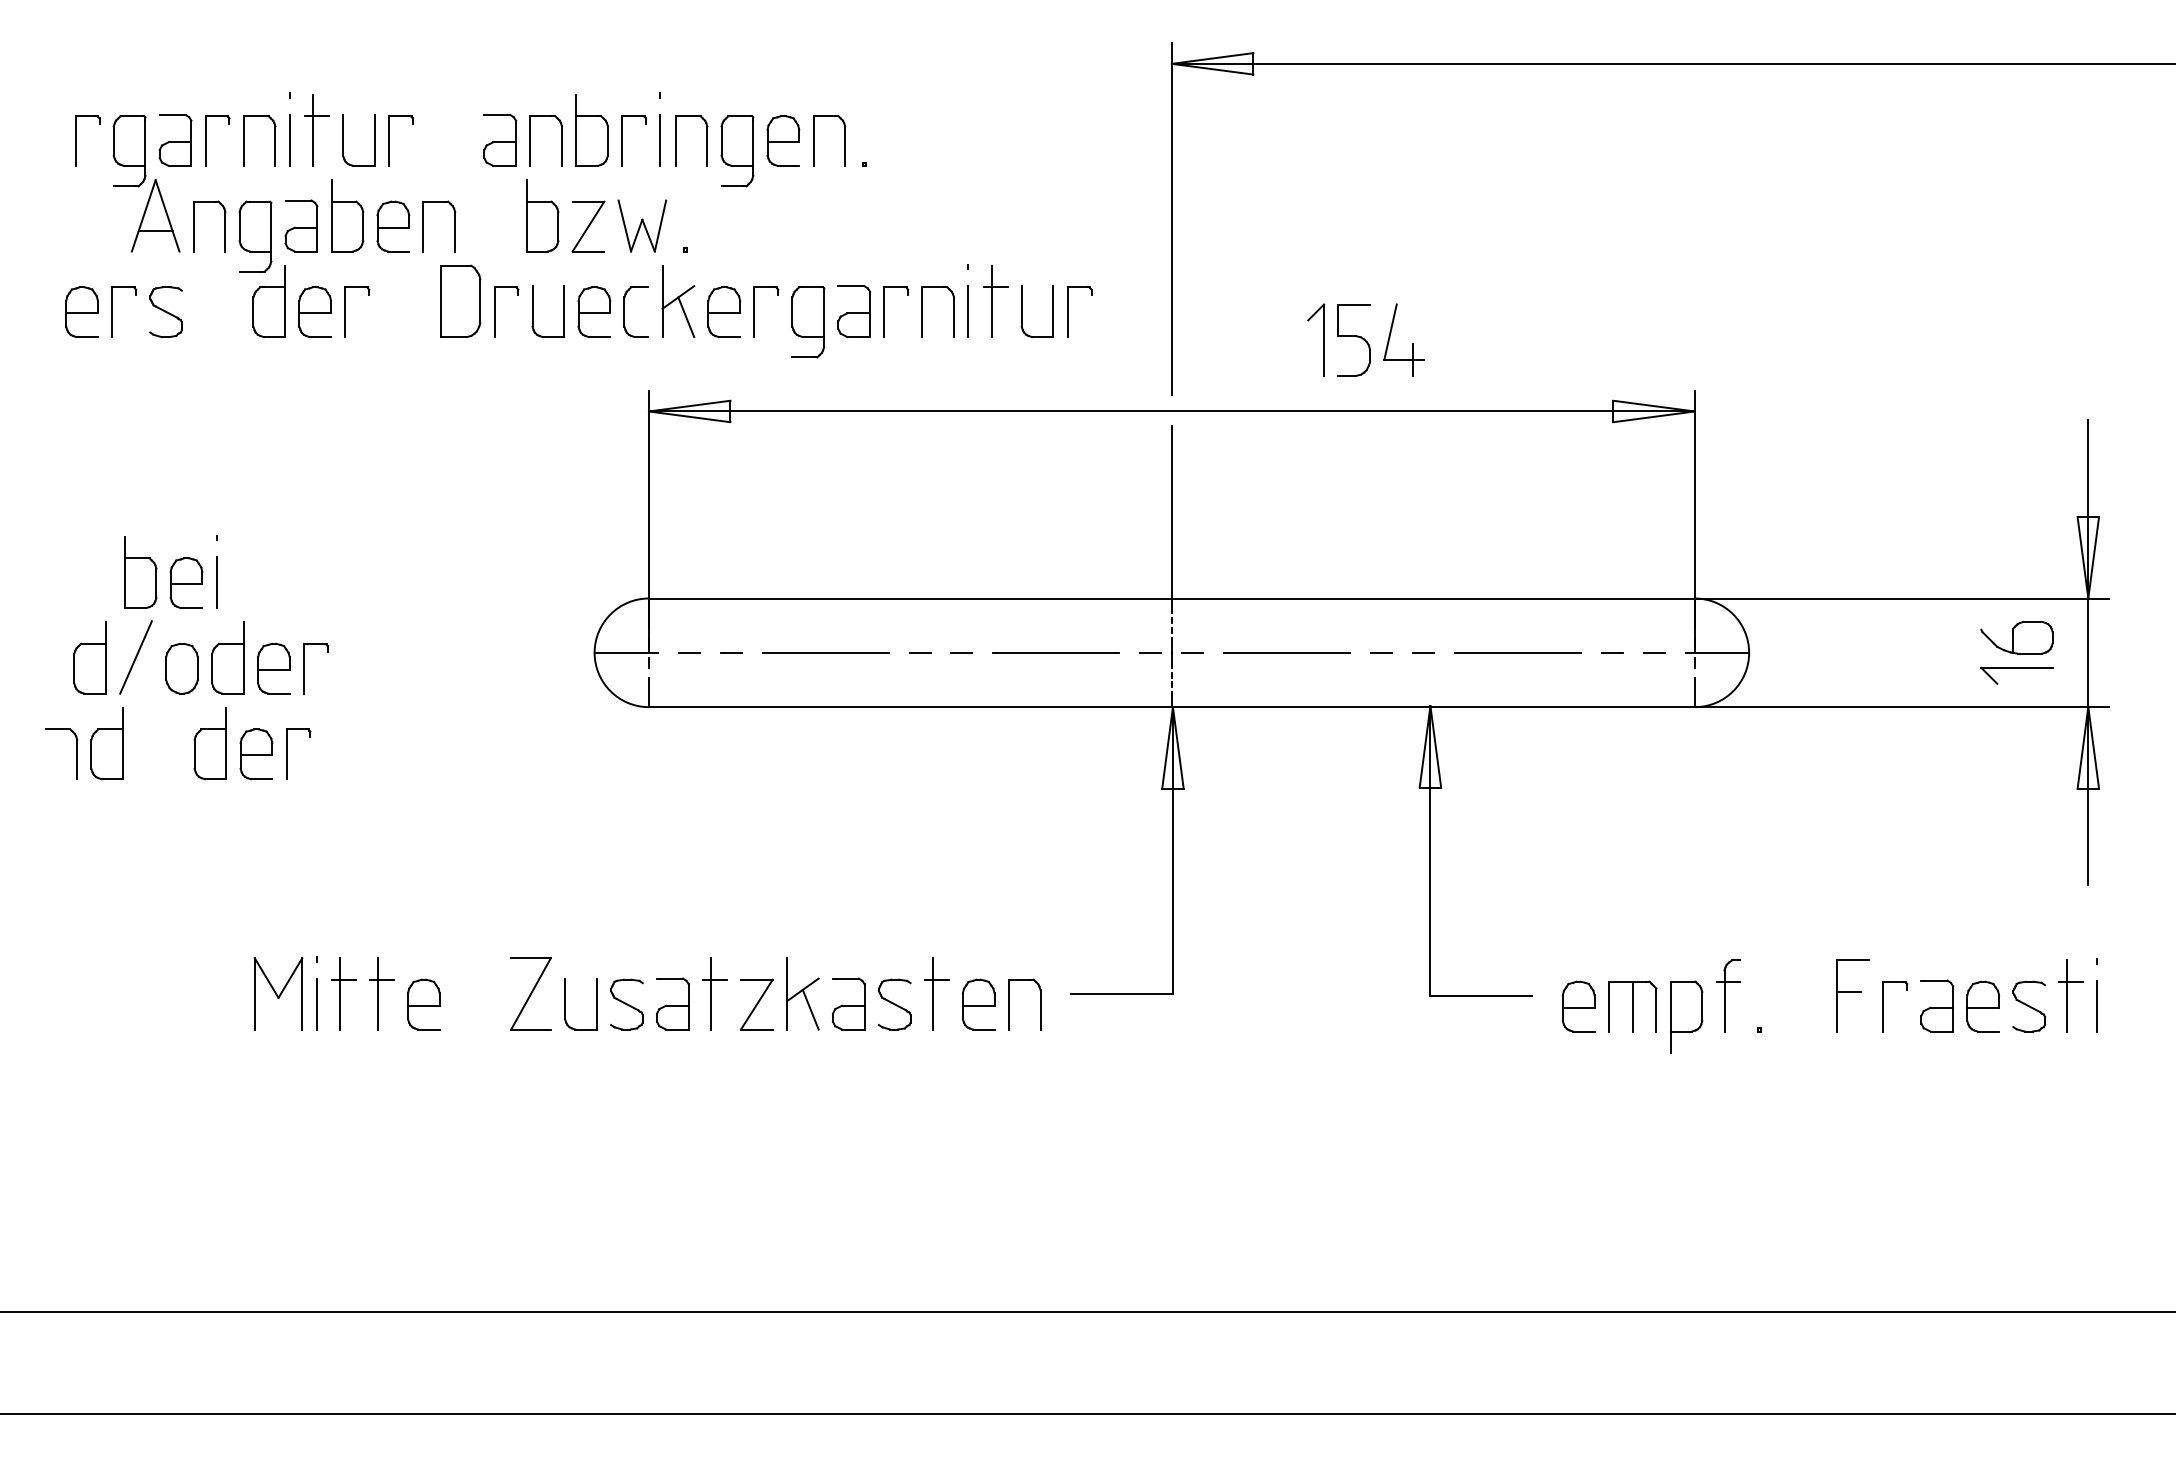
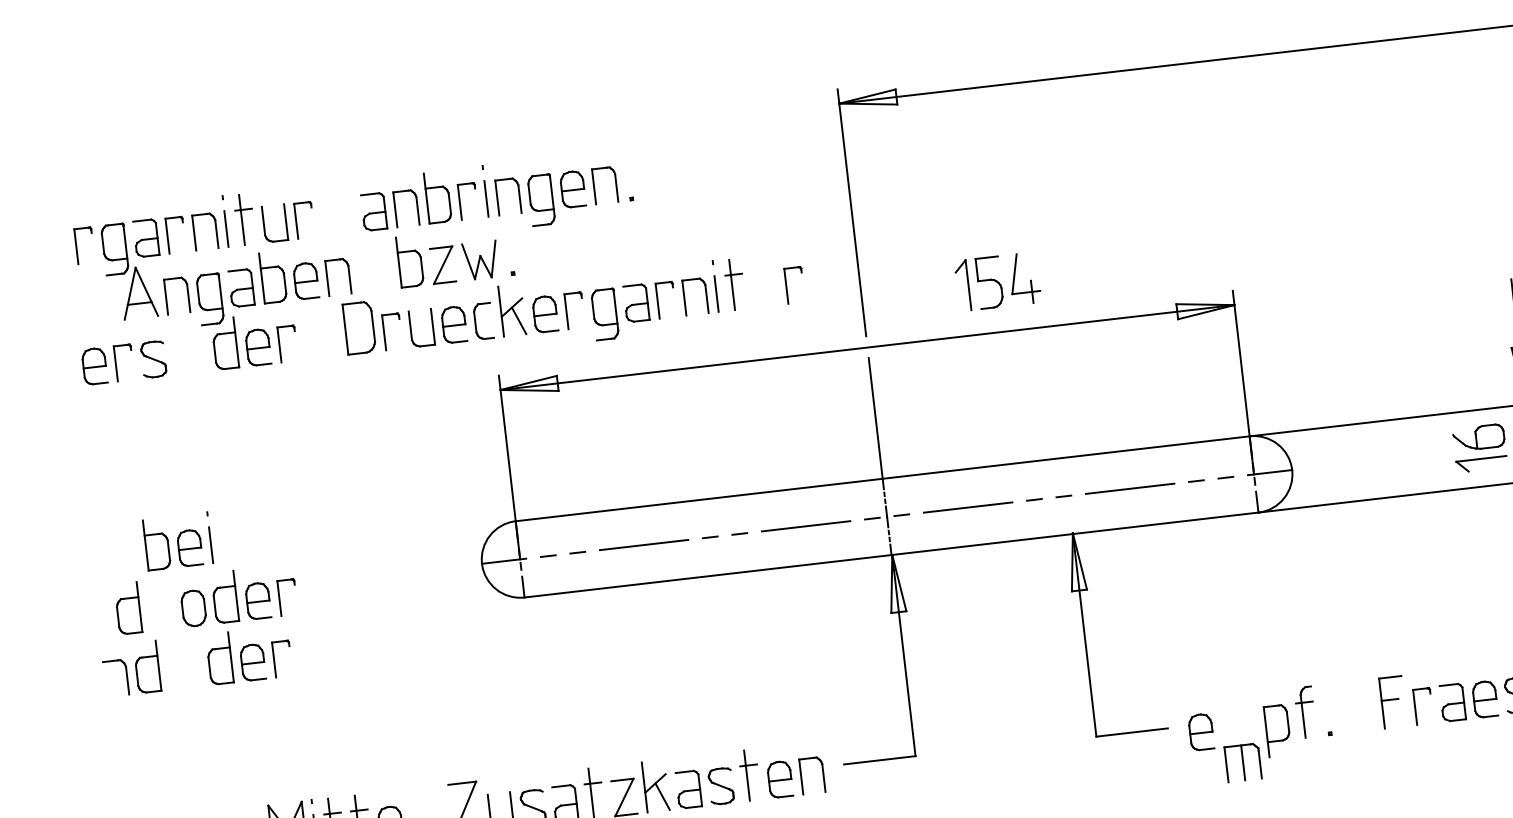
part: (1022, 311) -> (754, 289), removed
line: (135, 657) -> (160, 604), removed
part: (1632, 1006) -> (1243, 762), moved

